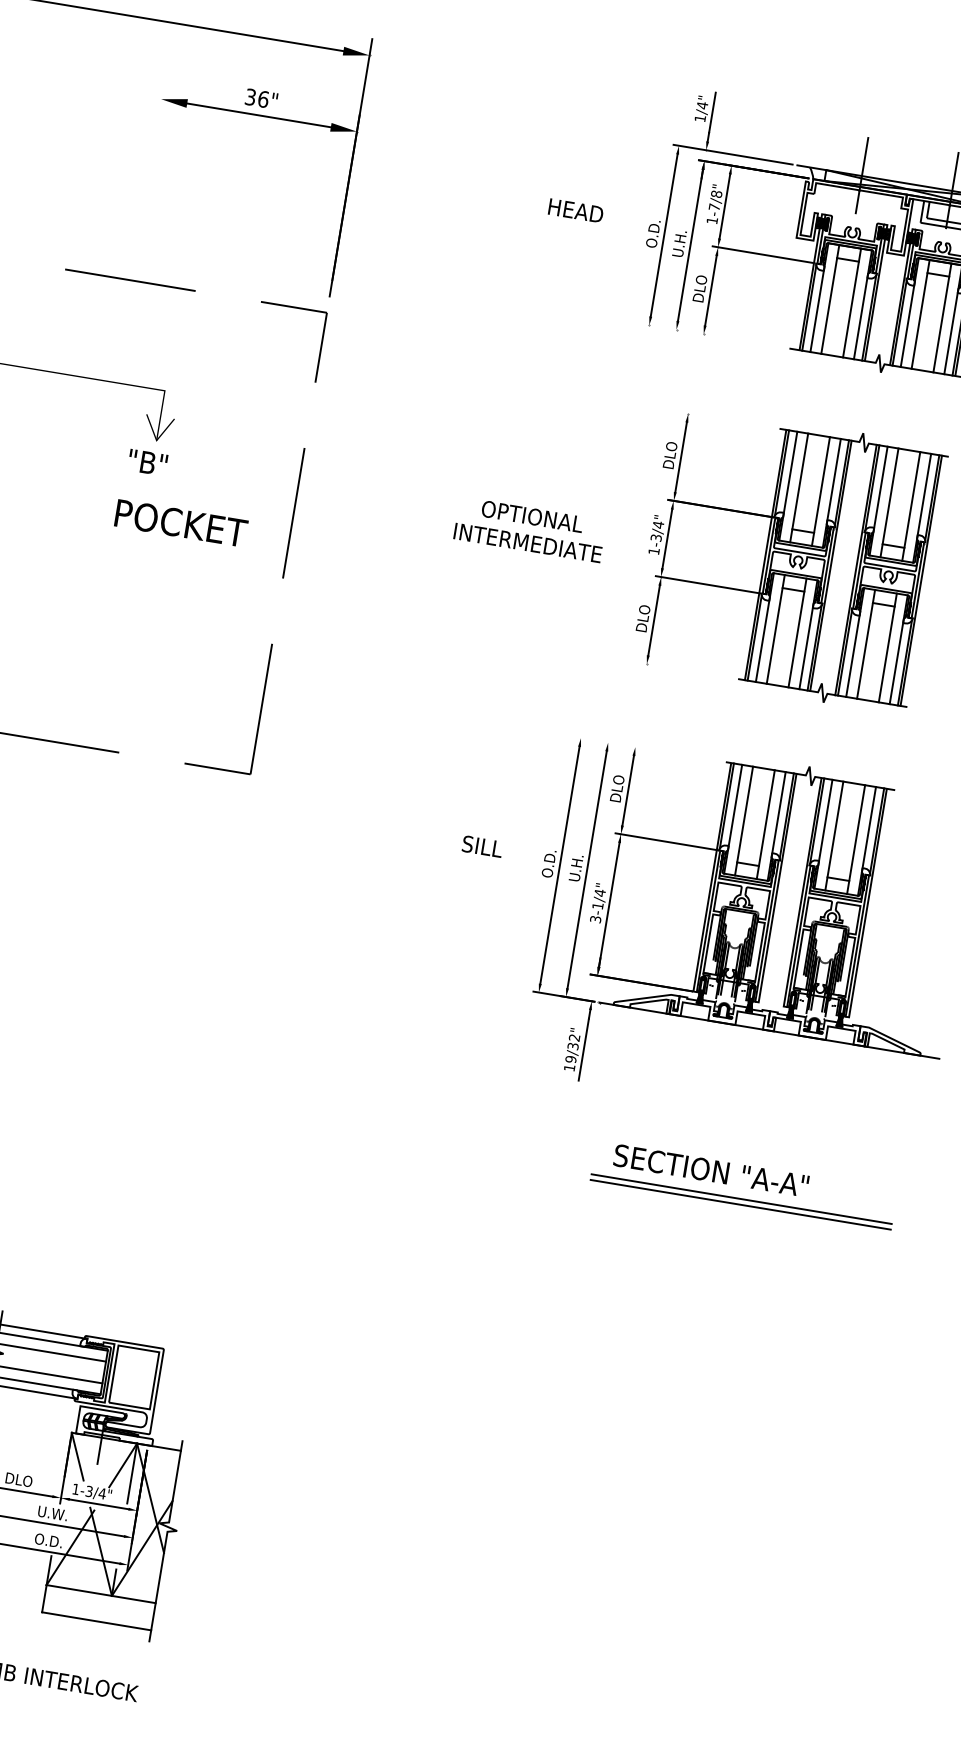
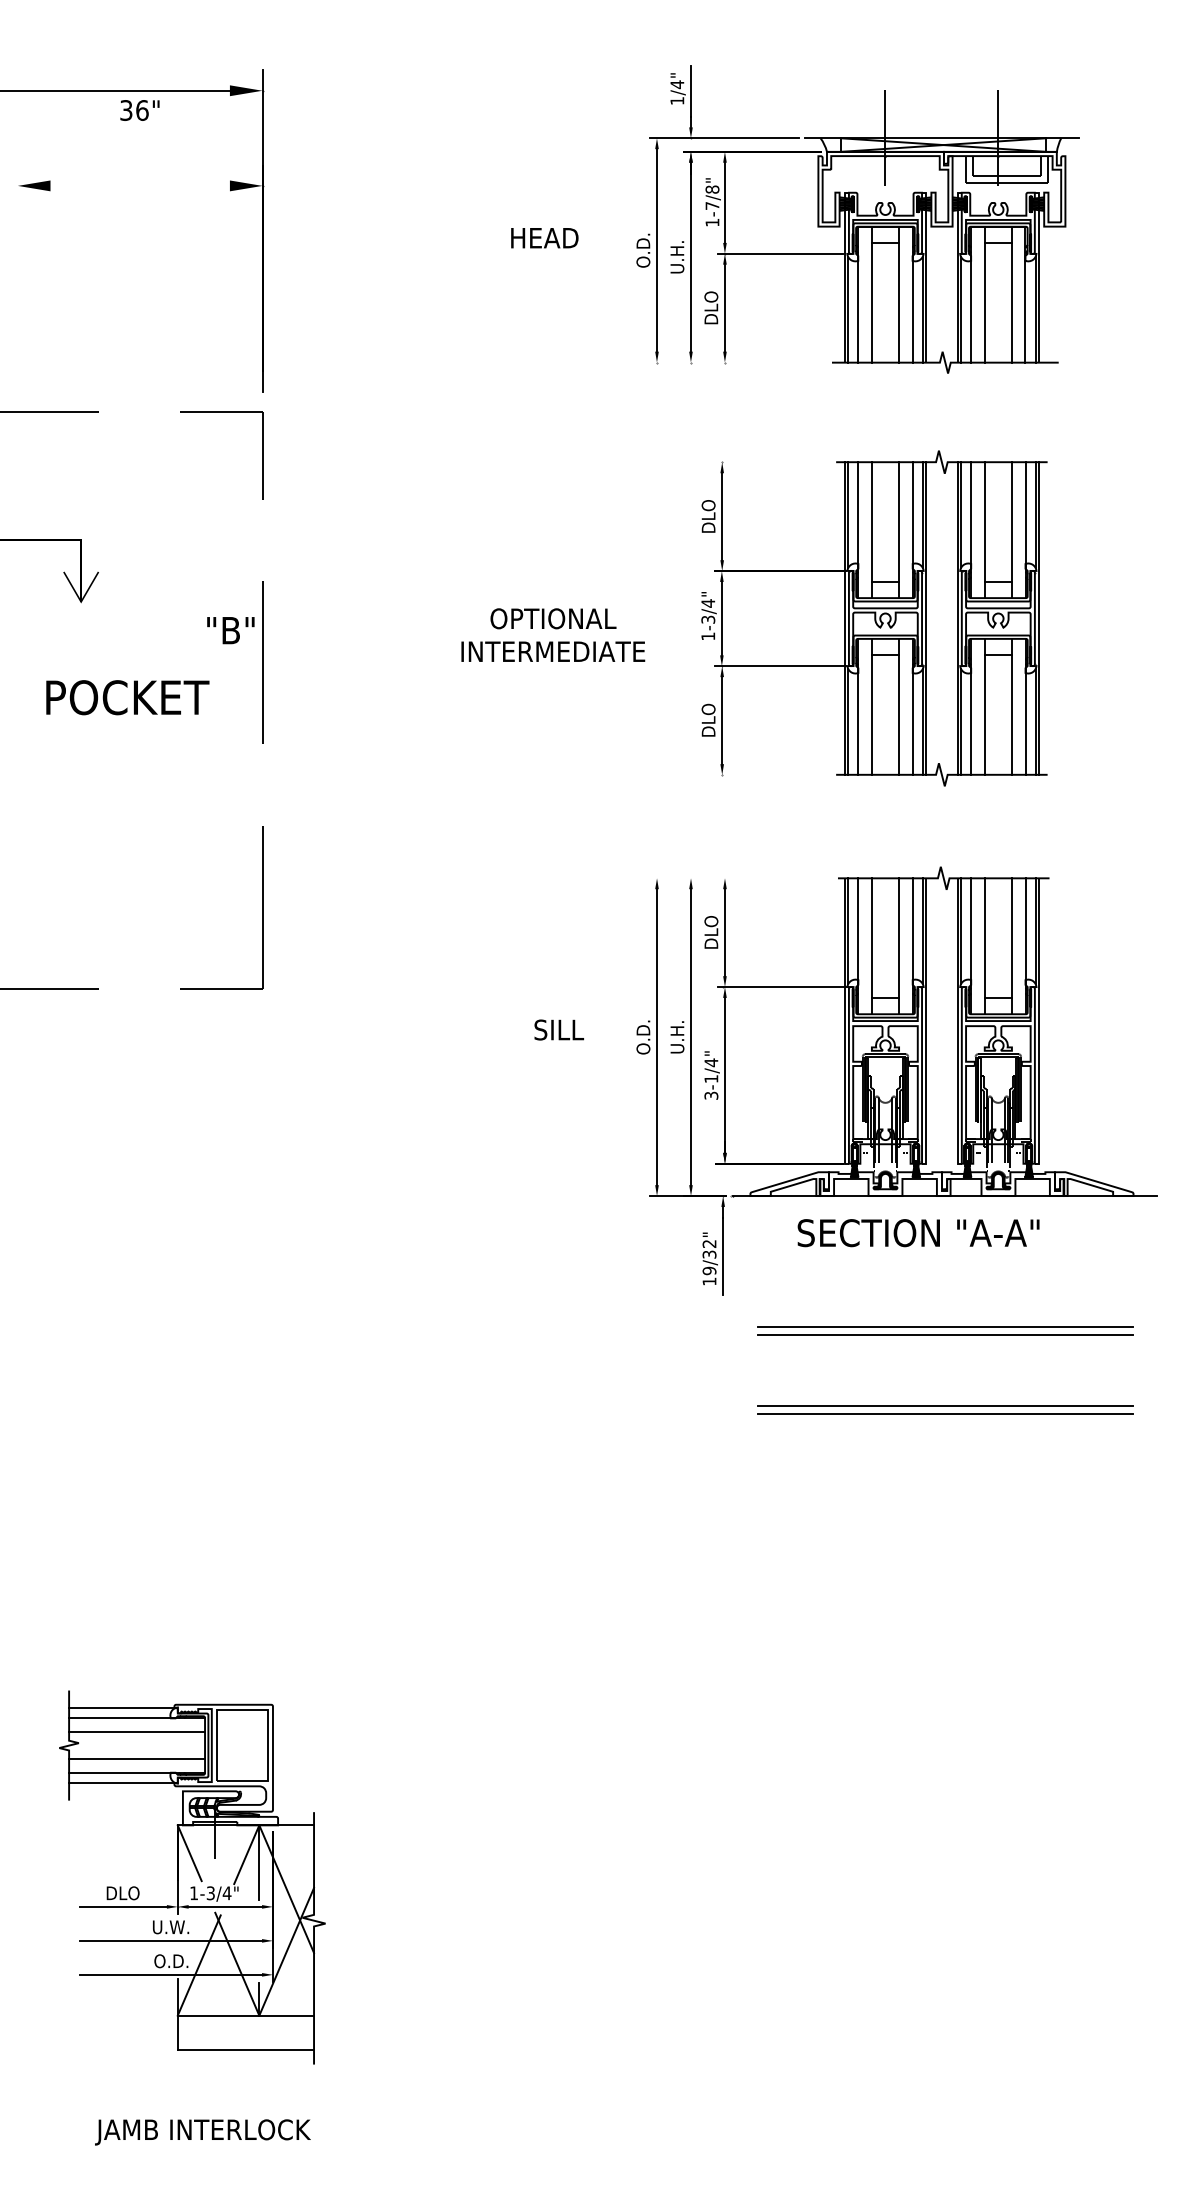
text: (261, 98) -> (139, 110), moved
line: (258, 114) -> (139, 185), removed
text: (147, 462) -> (230, 630), moved
part: (752, 1138) -> (945, 1330), added
text: (711, 1171) -> (918, 1233), moved

